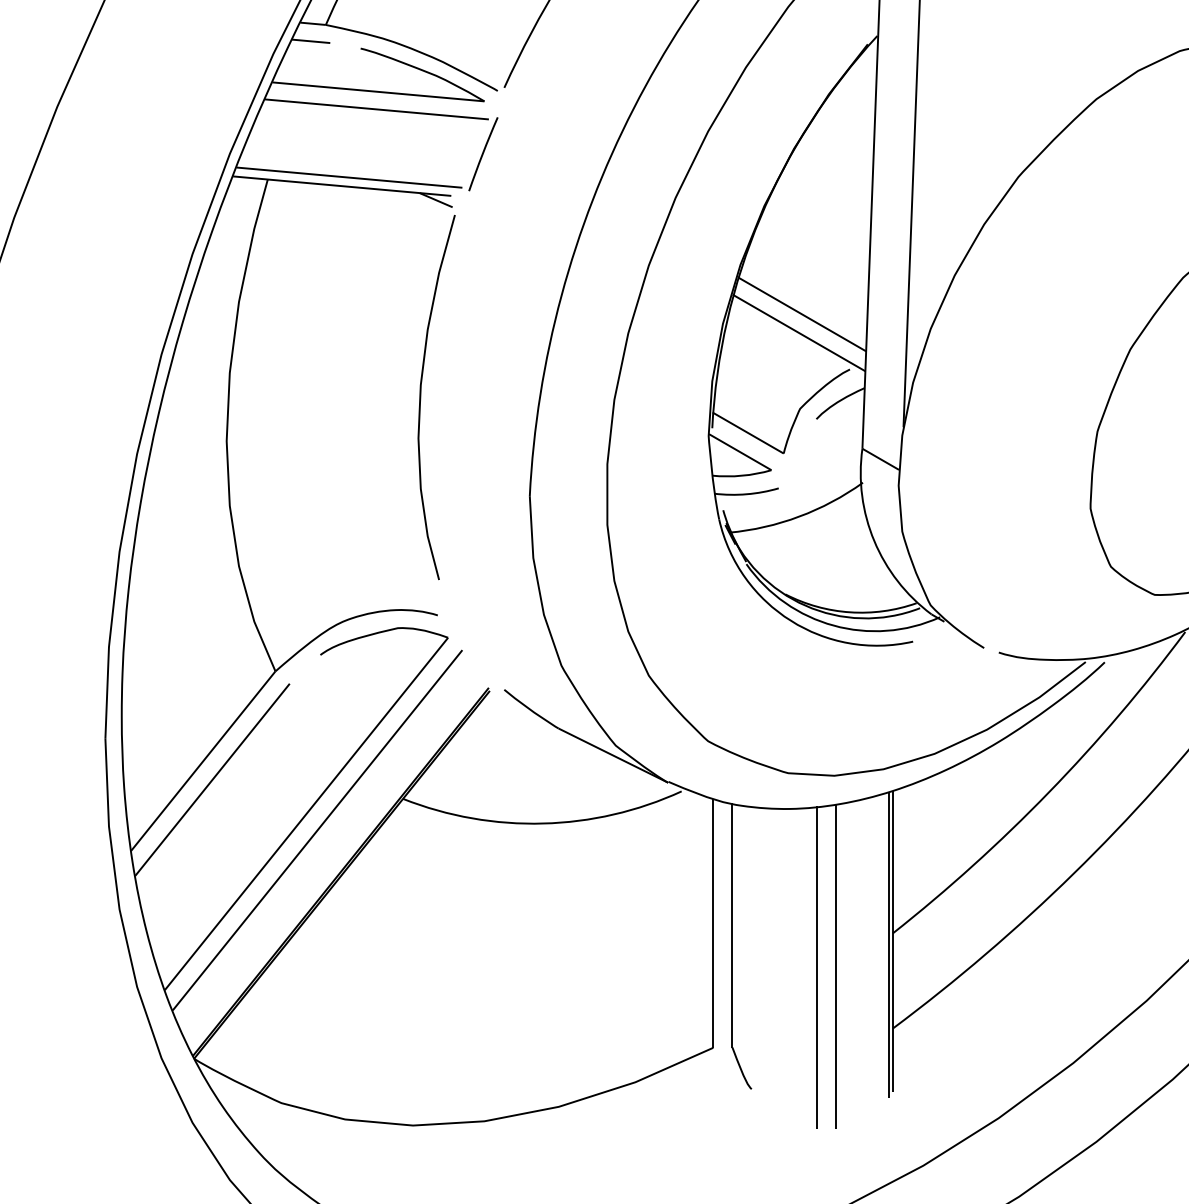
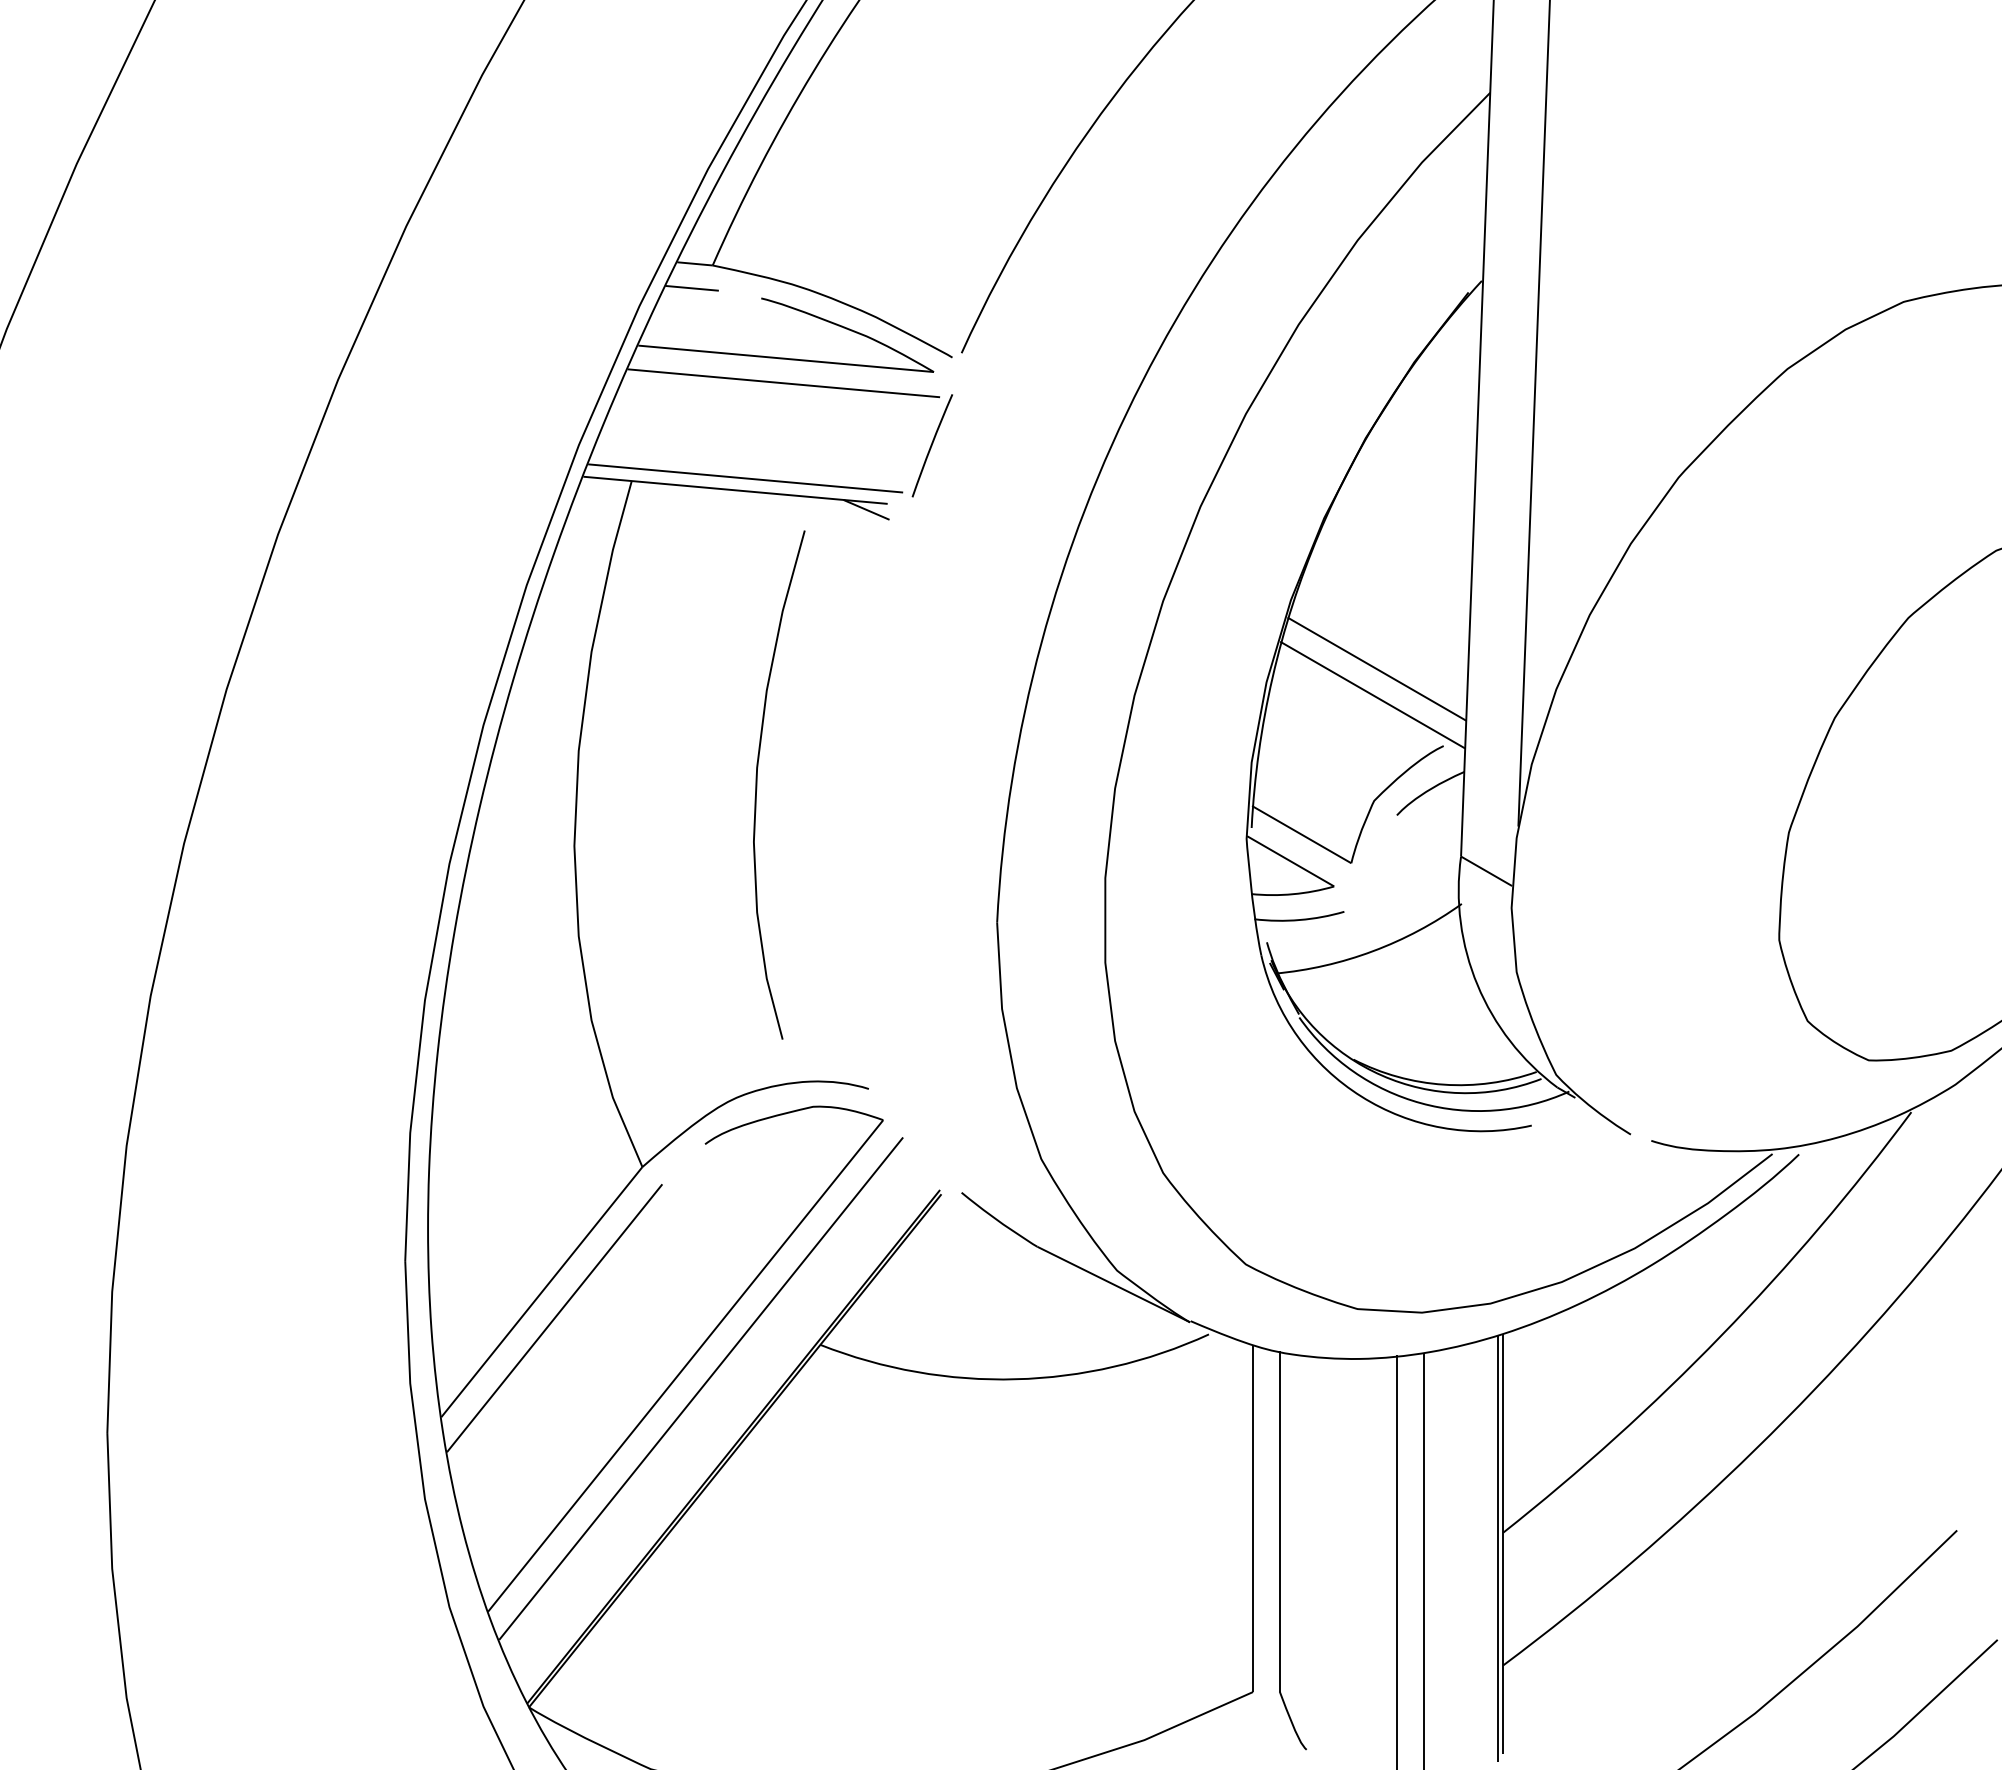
part: (421, 397) -> (757, 784), moved

